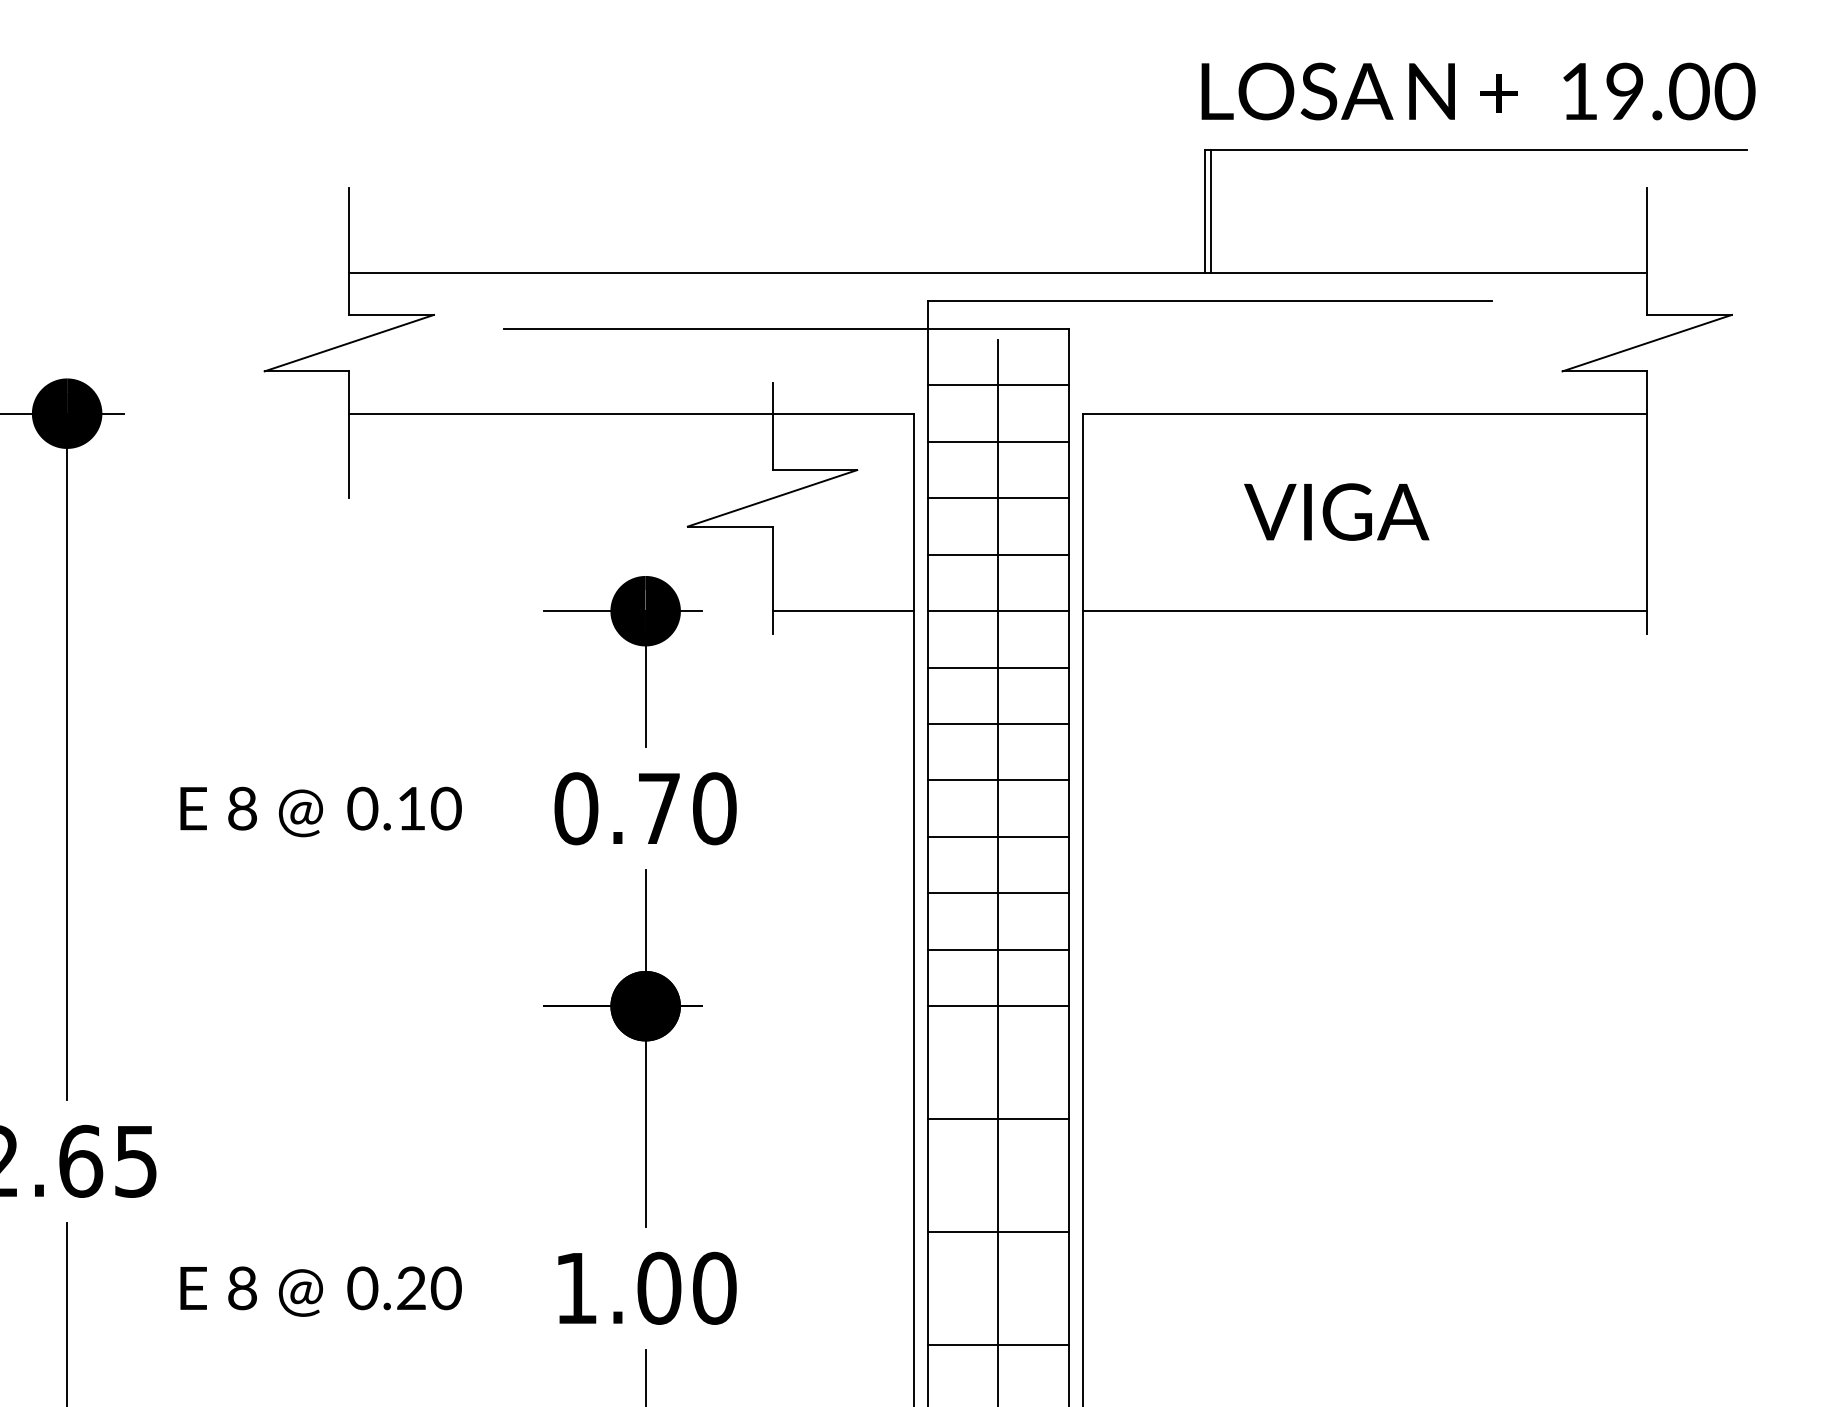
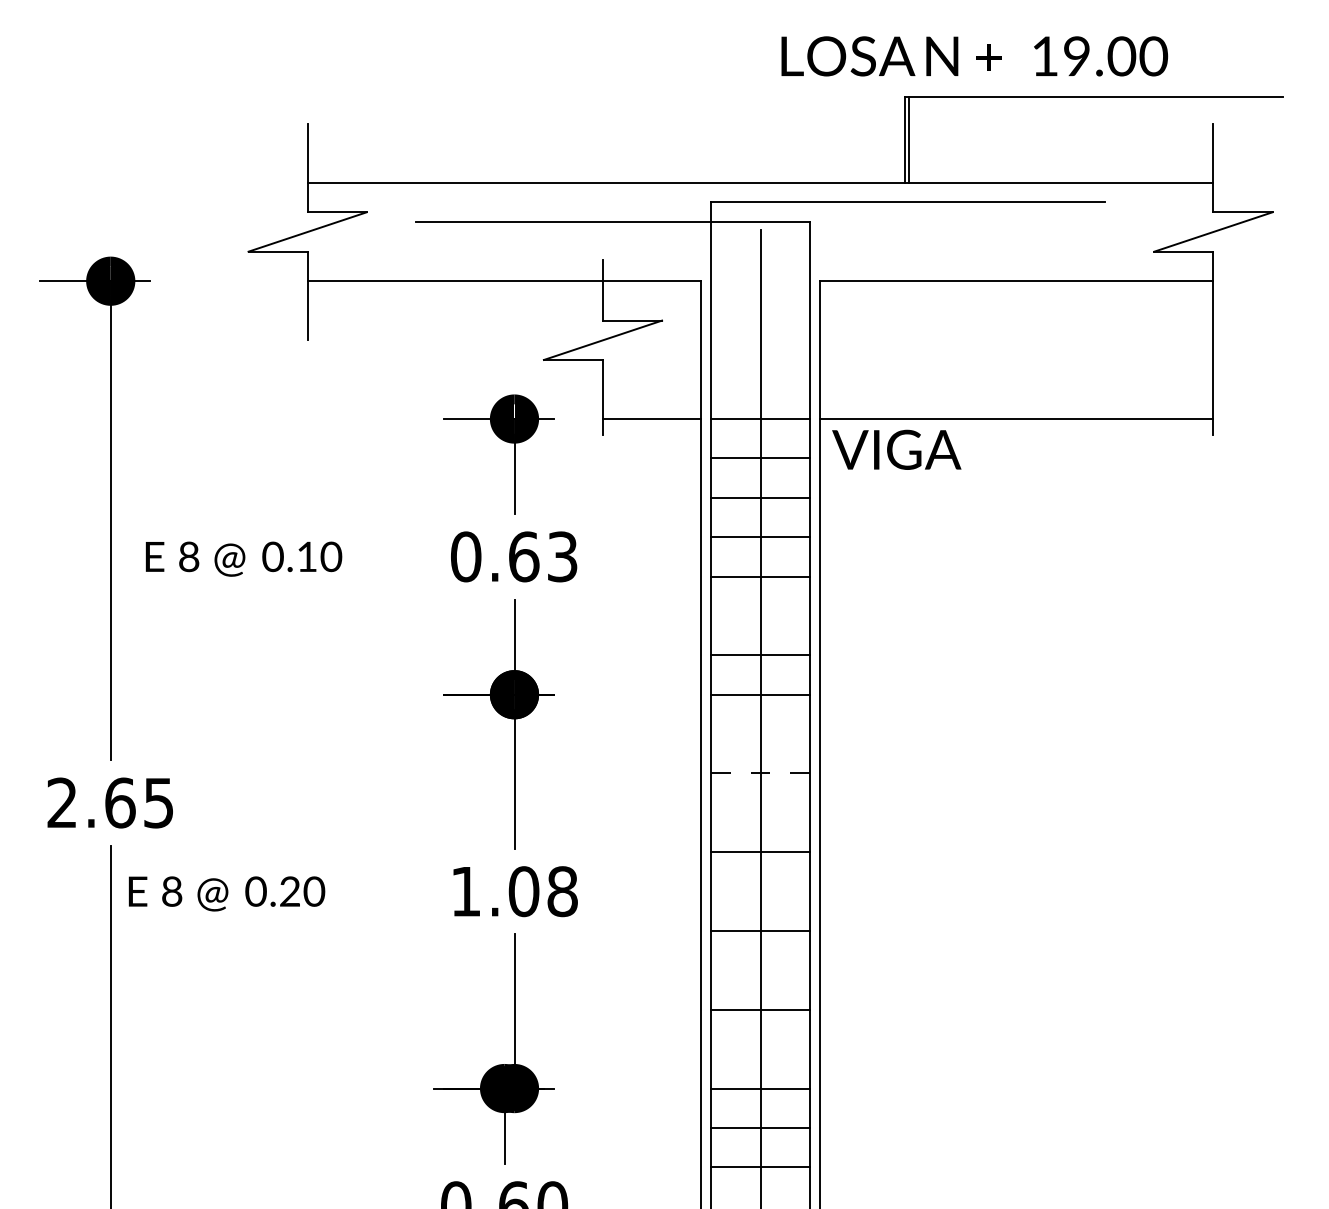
text: (1478, 91) -> (974, 56), moved
line: (998, 385) -> (760, 261), removed
line: (998, 441) -> (760, 300), removed
line: (998, 498) -> (760, 340), removed
text: (1336, 511) -> (896, 449), moved
line: (998, 554) -> (760, 379), removed
text: (687, 808) -> (543, 556), 0.70 -> 0.63
text: (320, 811) -> (243, 558), moved
line: (998, 892) -> (760, 615), removed
line: (999, 1119) -> (761, 773), solid -> dashed
text: (714, 1288) -> (562, 891), 1.00 -> 1.08
text: (320, 1291) -> (226, 893), moved

